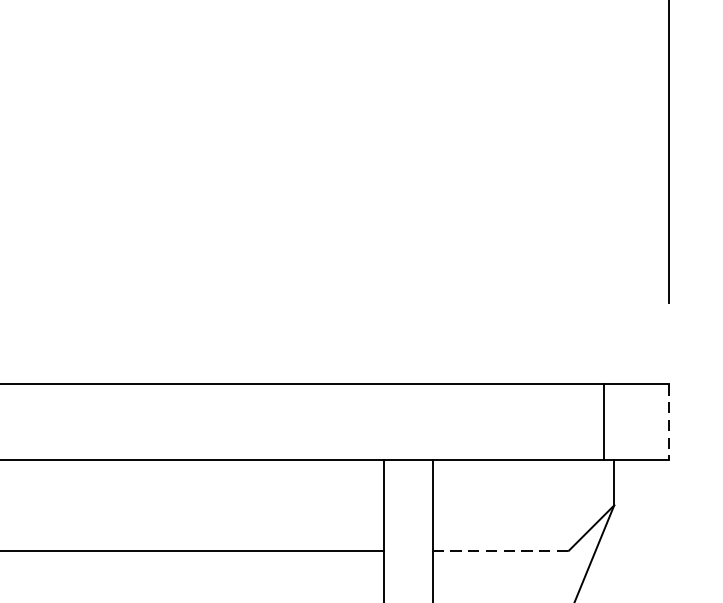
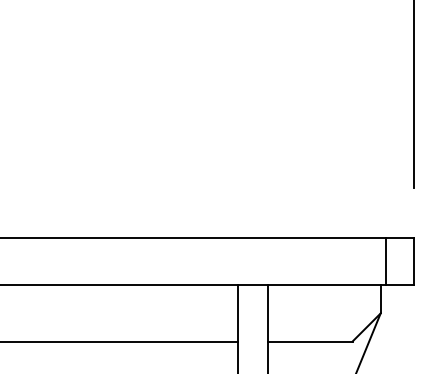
line: (604, 421) -> (386, 261), moved
line: (668, 423) -> (414, 262), dashed -> solid
line: (501, 550) -> (310, 341), dashed -> solid

